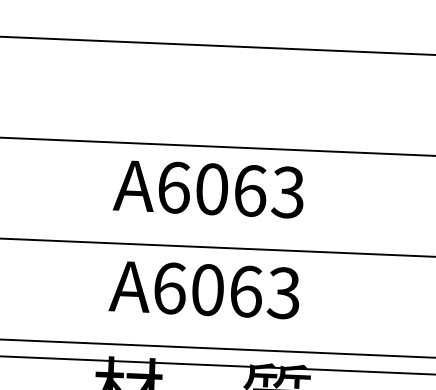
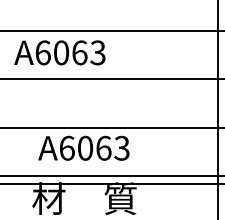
text: (208, 188) -> (59, 52), moved

